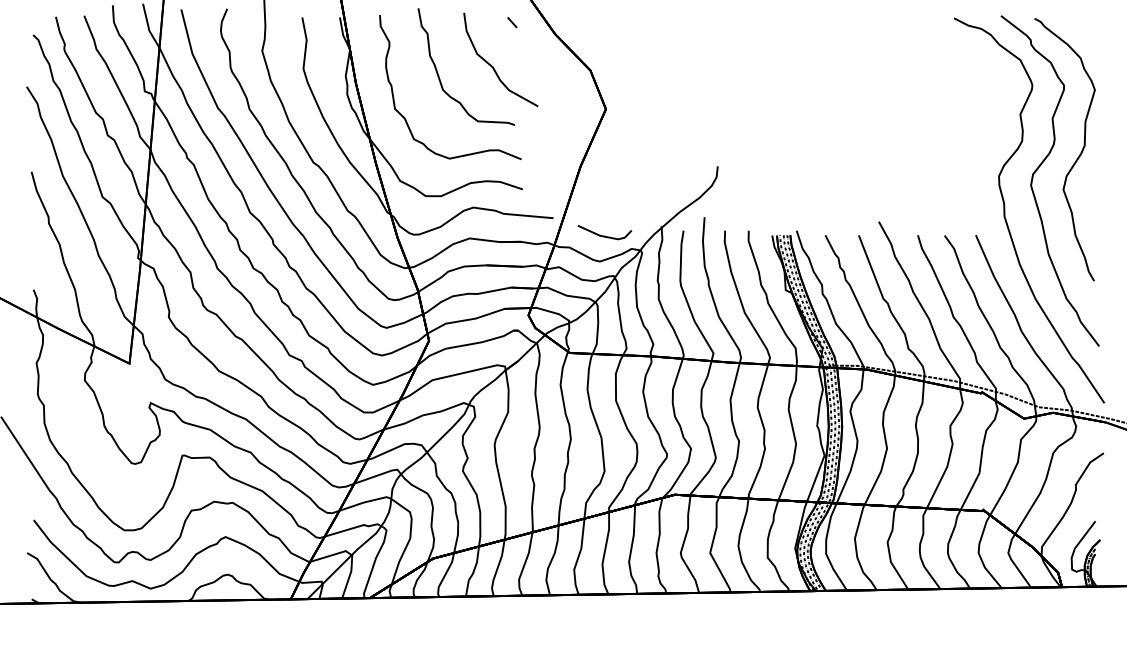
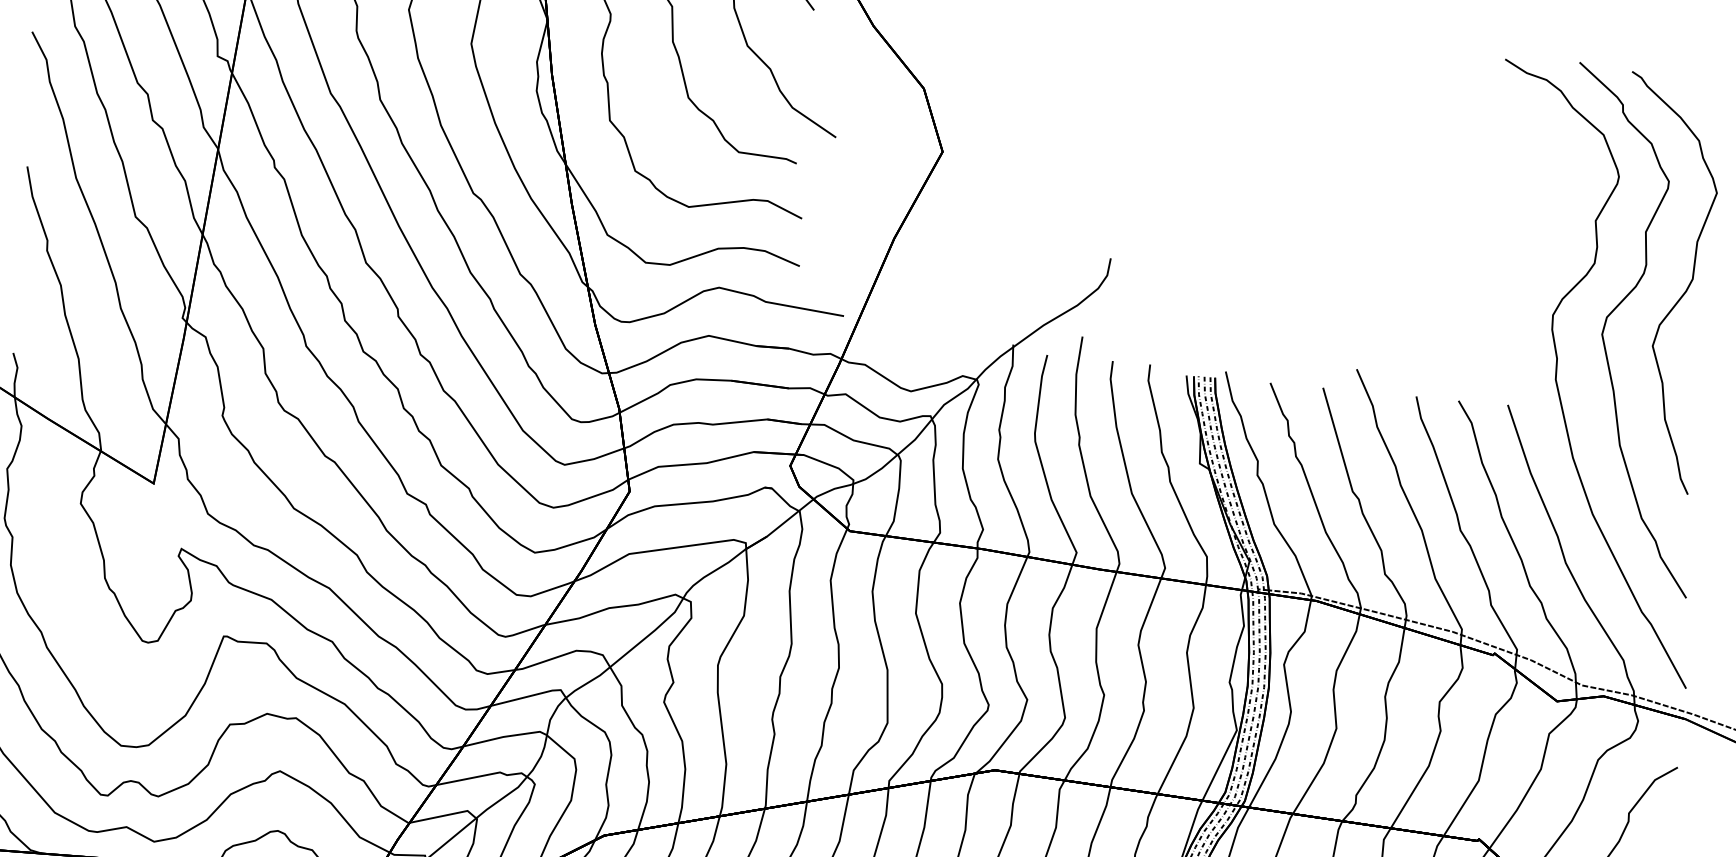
line: (604, 235) -> (921, 350), removed

